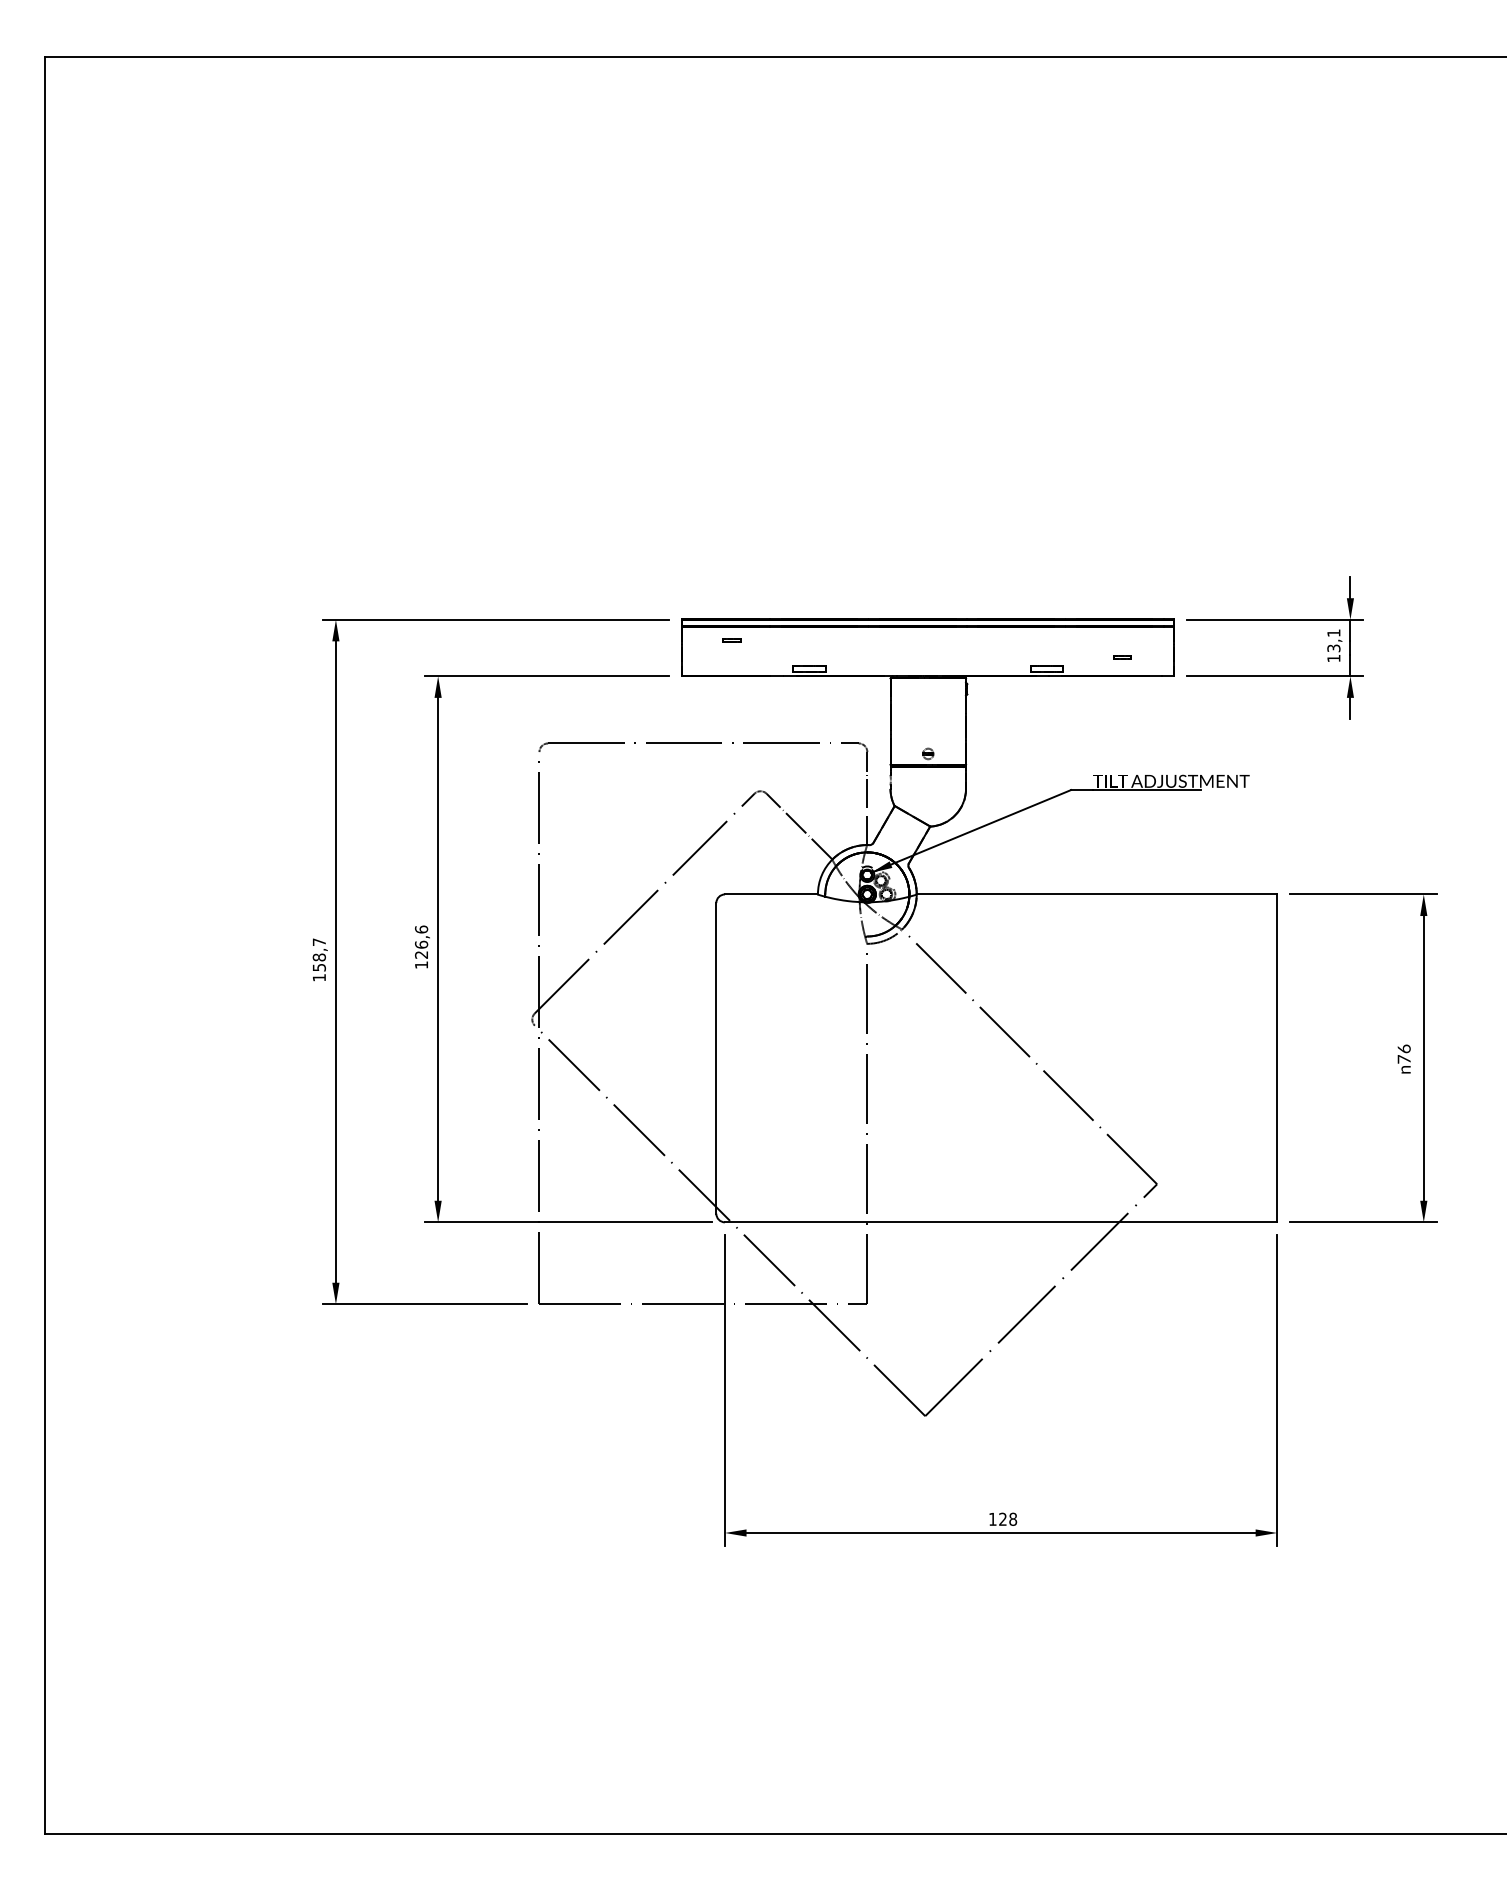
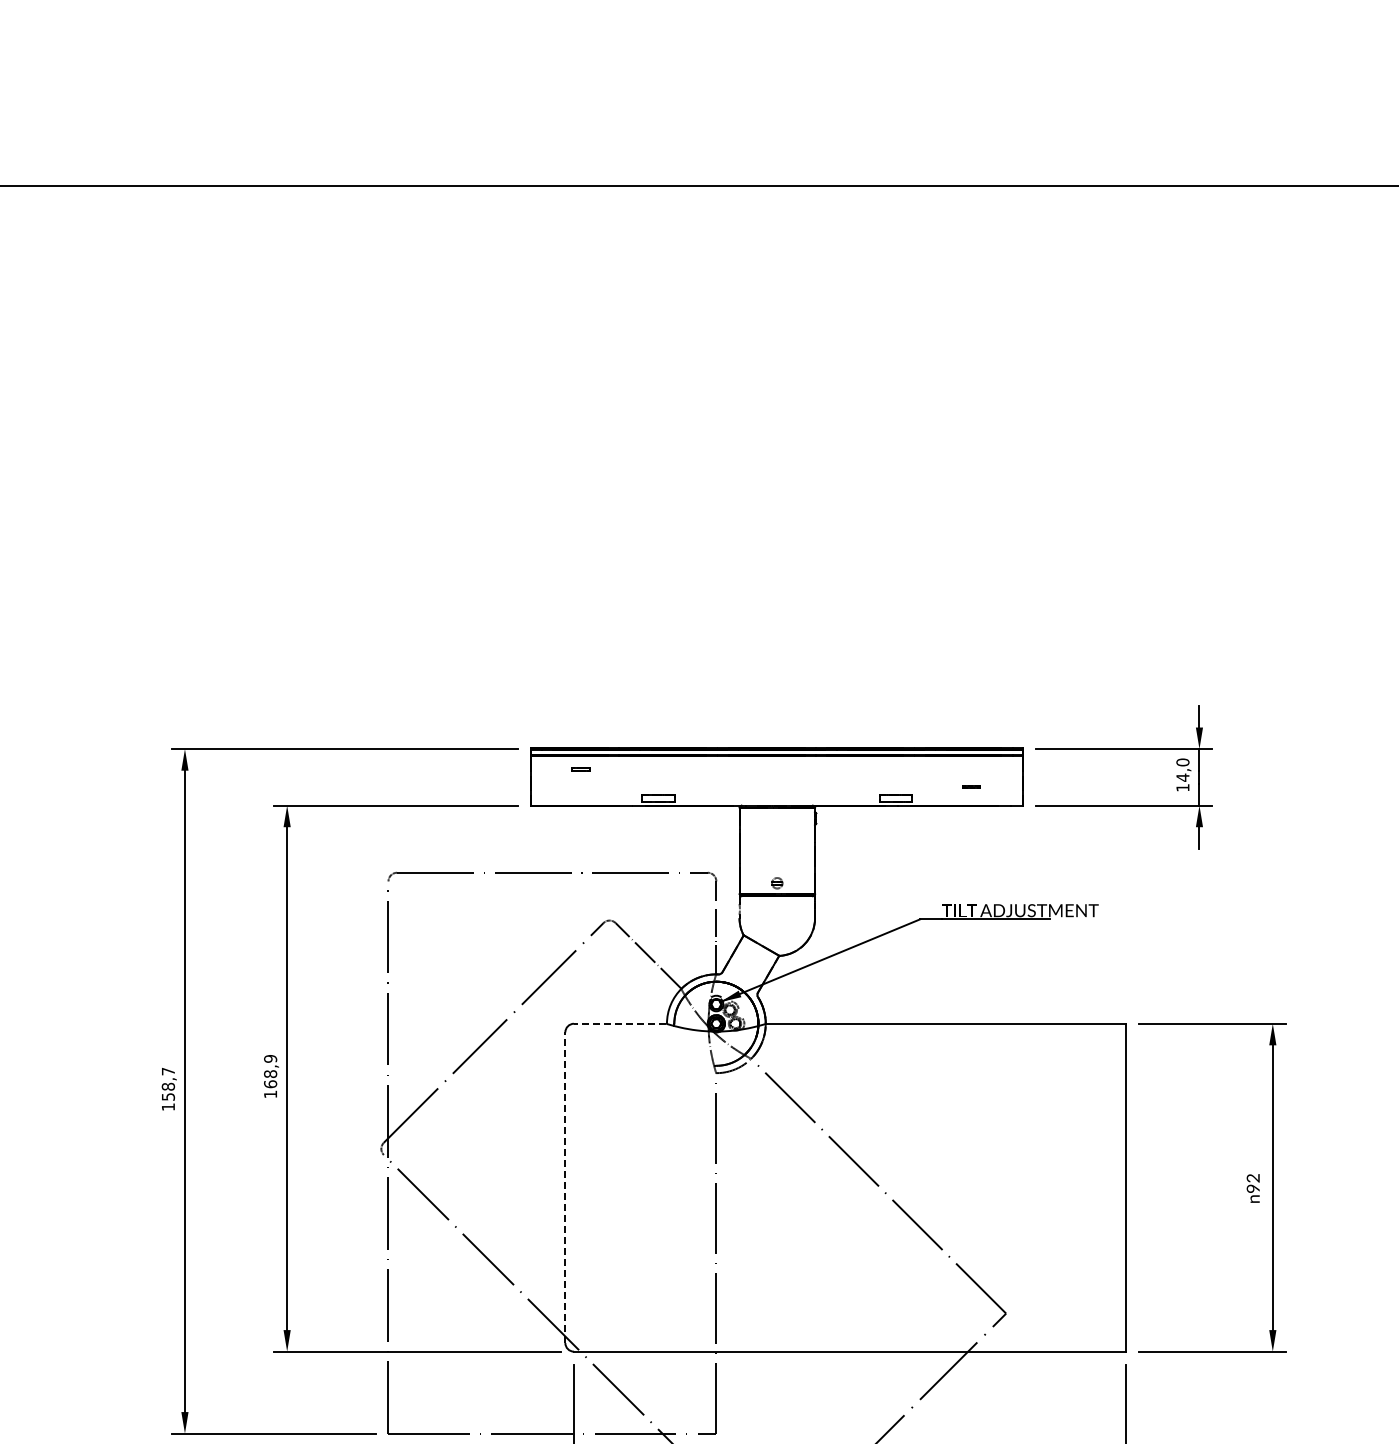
text: (1333, 640) -> (1182, 769), 13,1 -> 14,0
line: (770, 894) -> (619, 1023), solid -> dashed
text: (421, 941) -> (270, 1070), 126,6 -> 168,9
text: (1403, 1053) -> (1252, 1182), 76 -> 92
line: (716, 1057) -> (565, 1186), solid -> dashed

